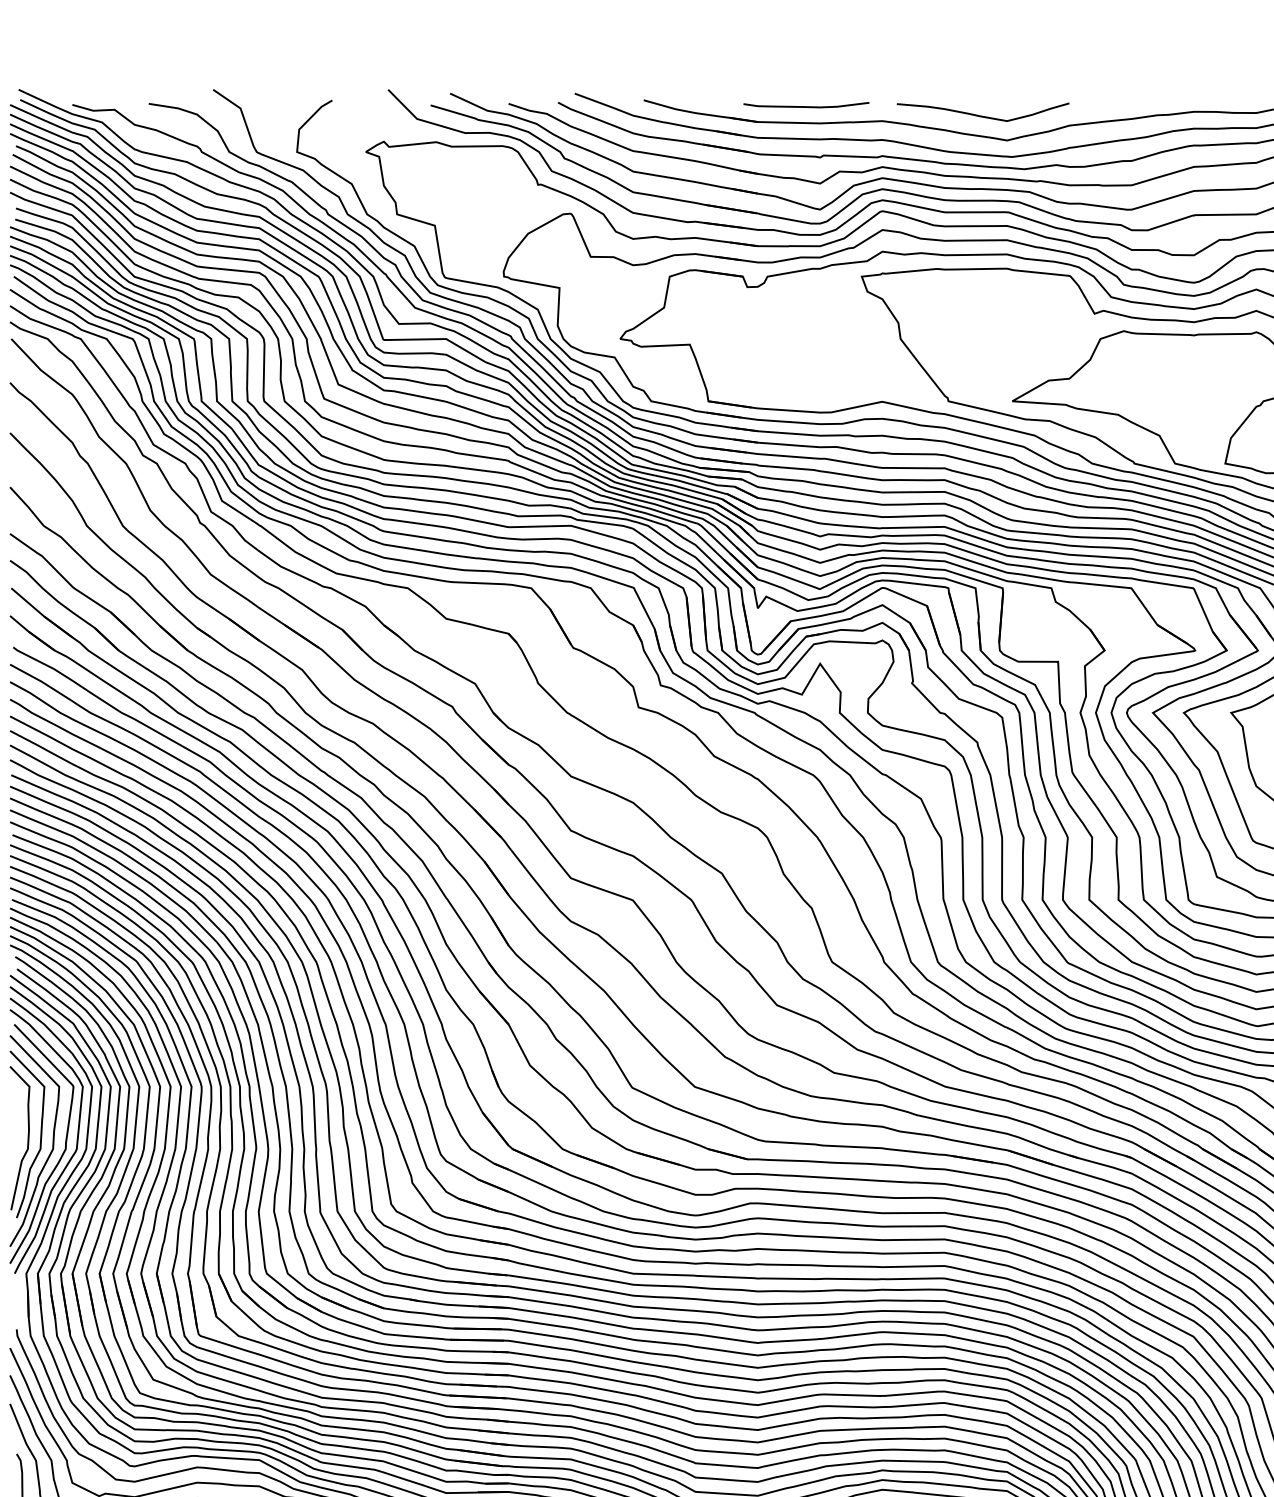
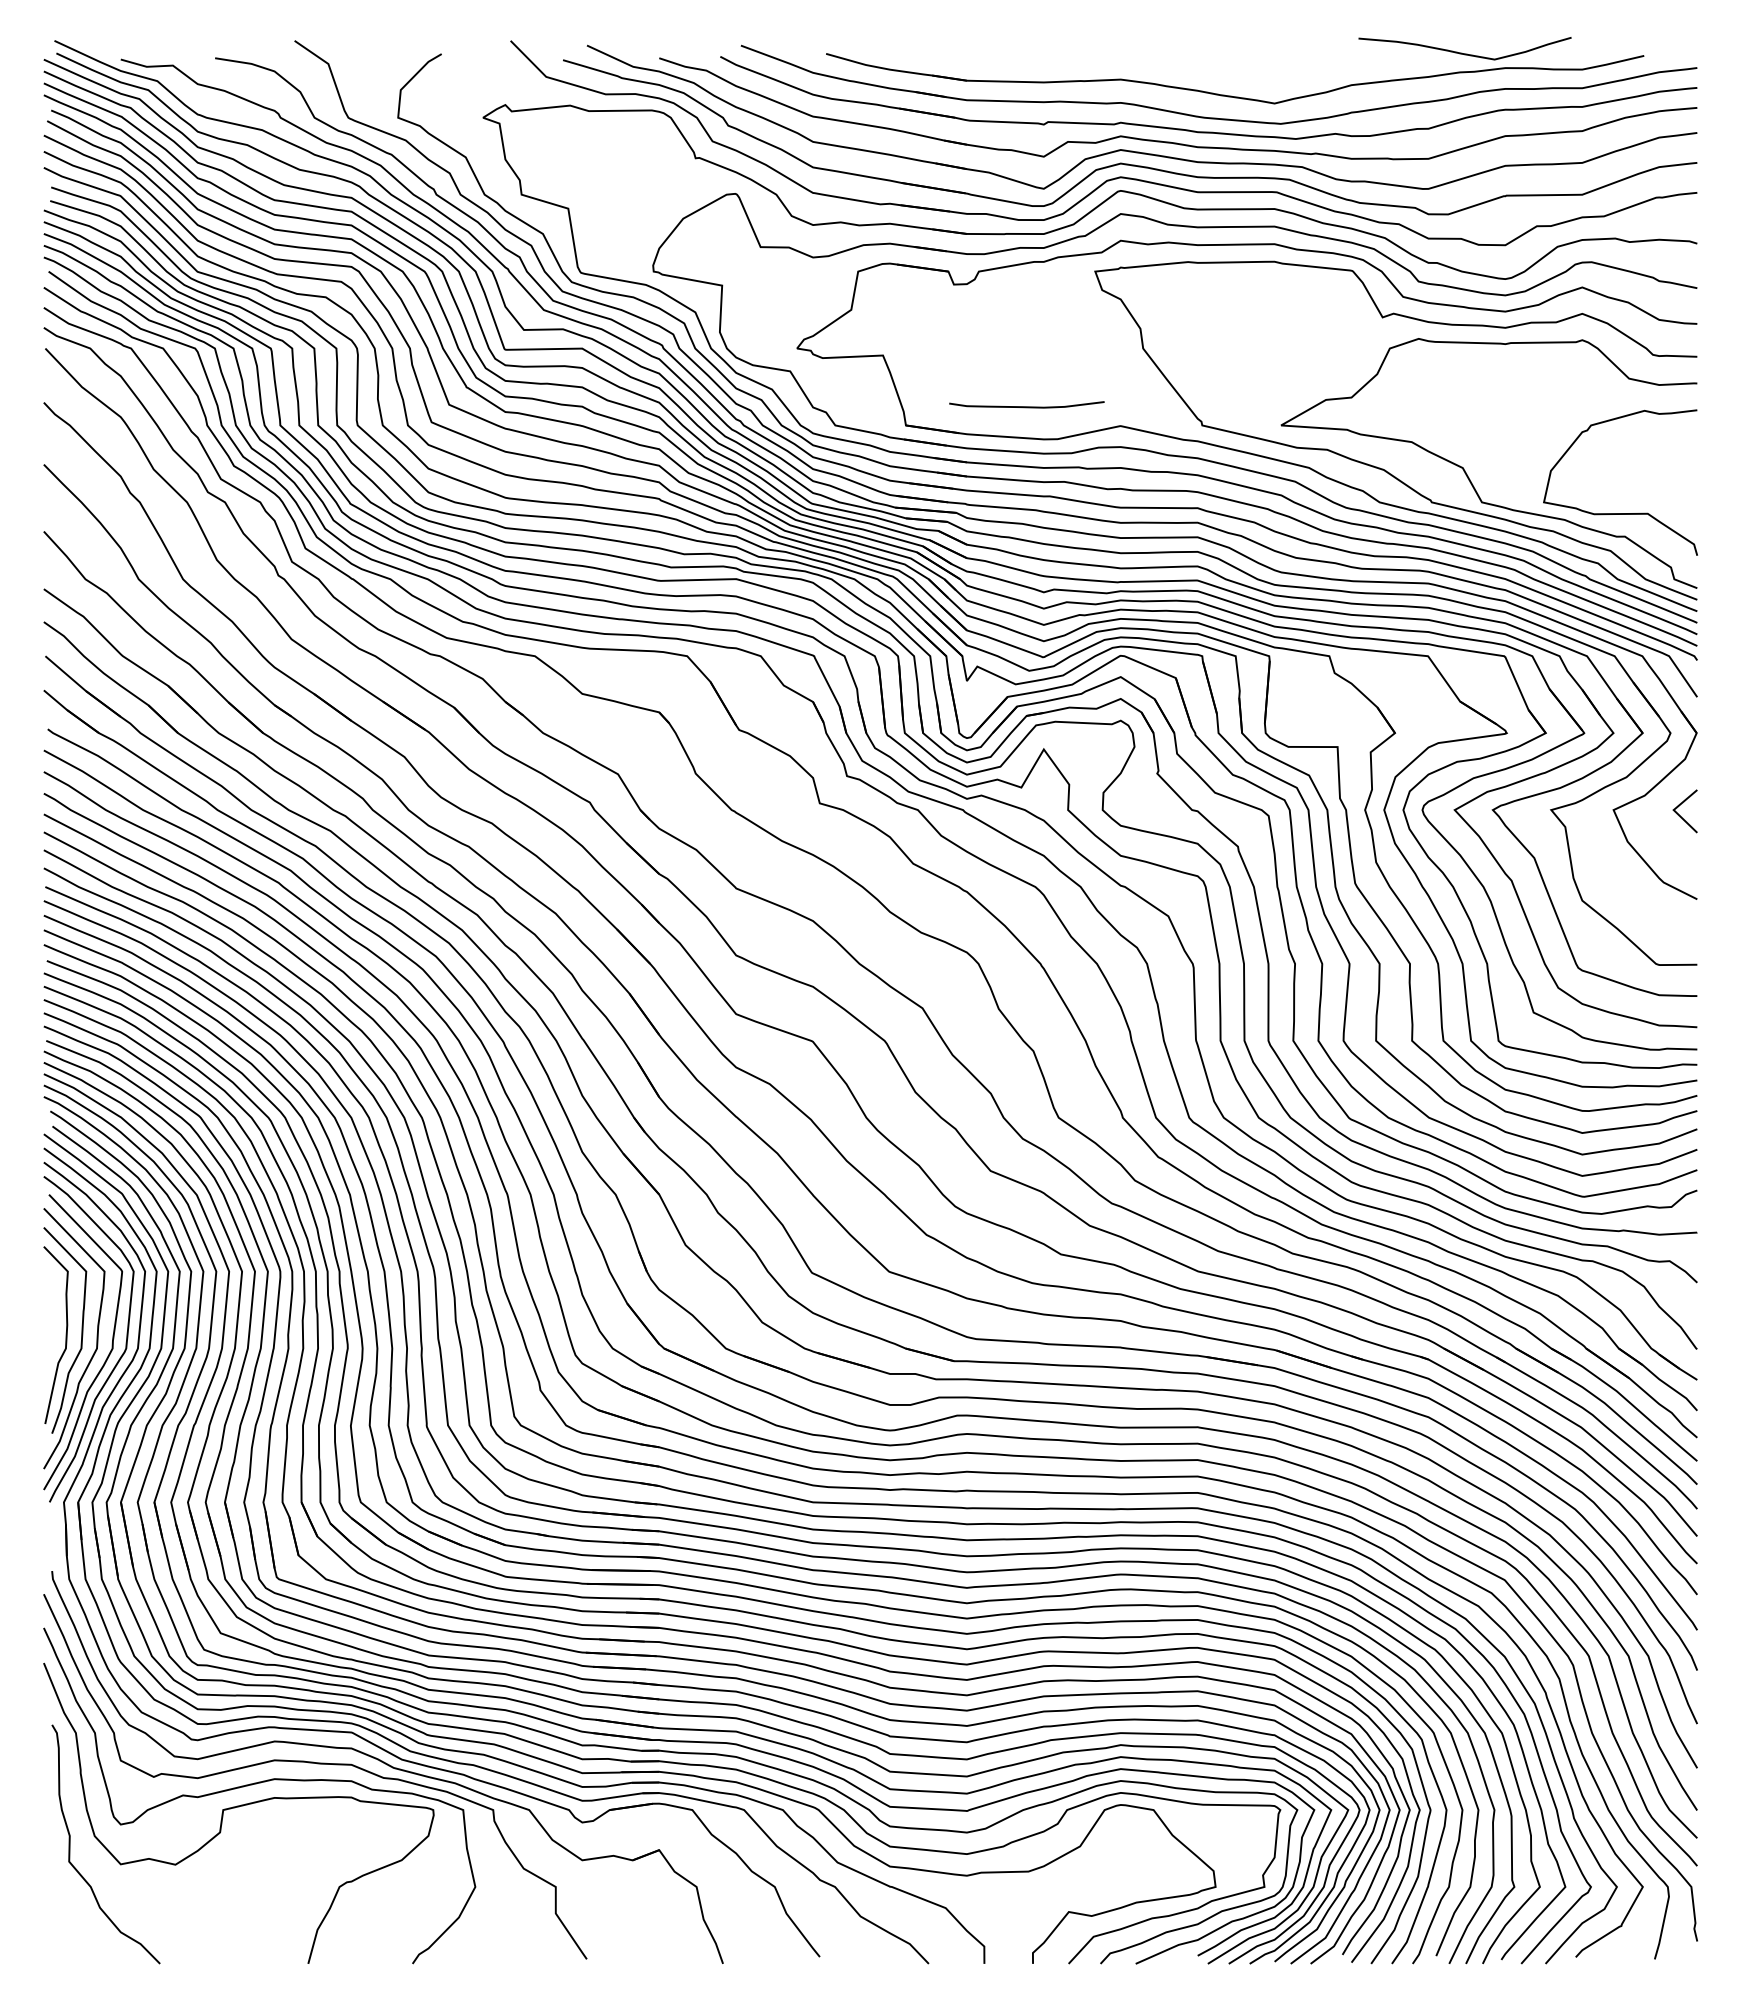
curve: (806, 106) -> (1026, 406), moved
curve: (980, 115) -> (1461, 52), moved

